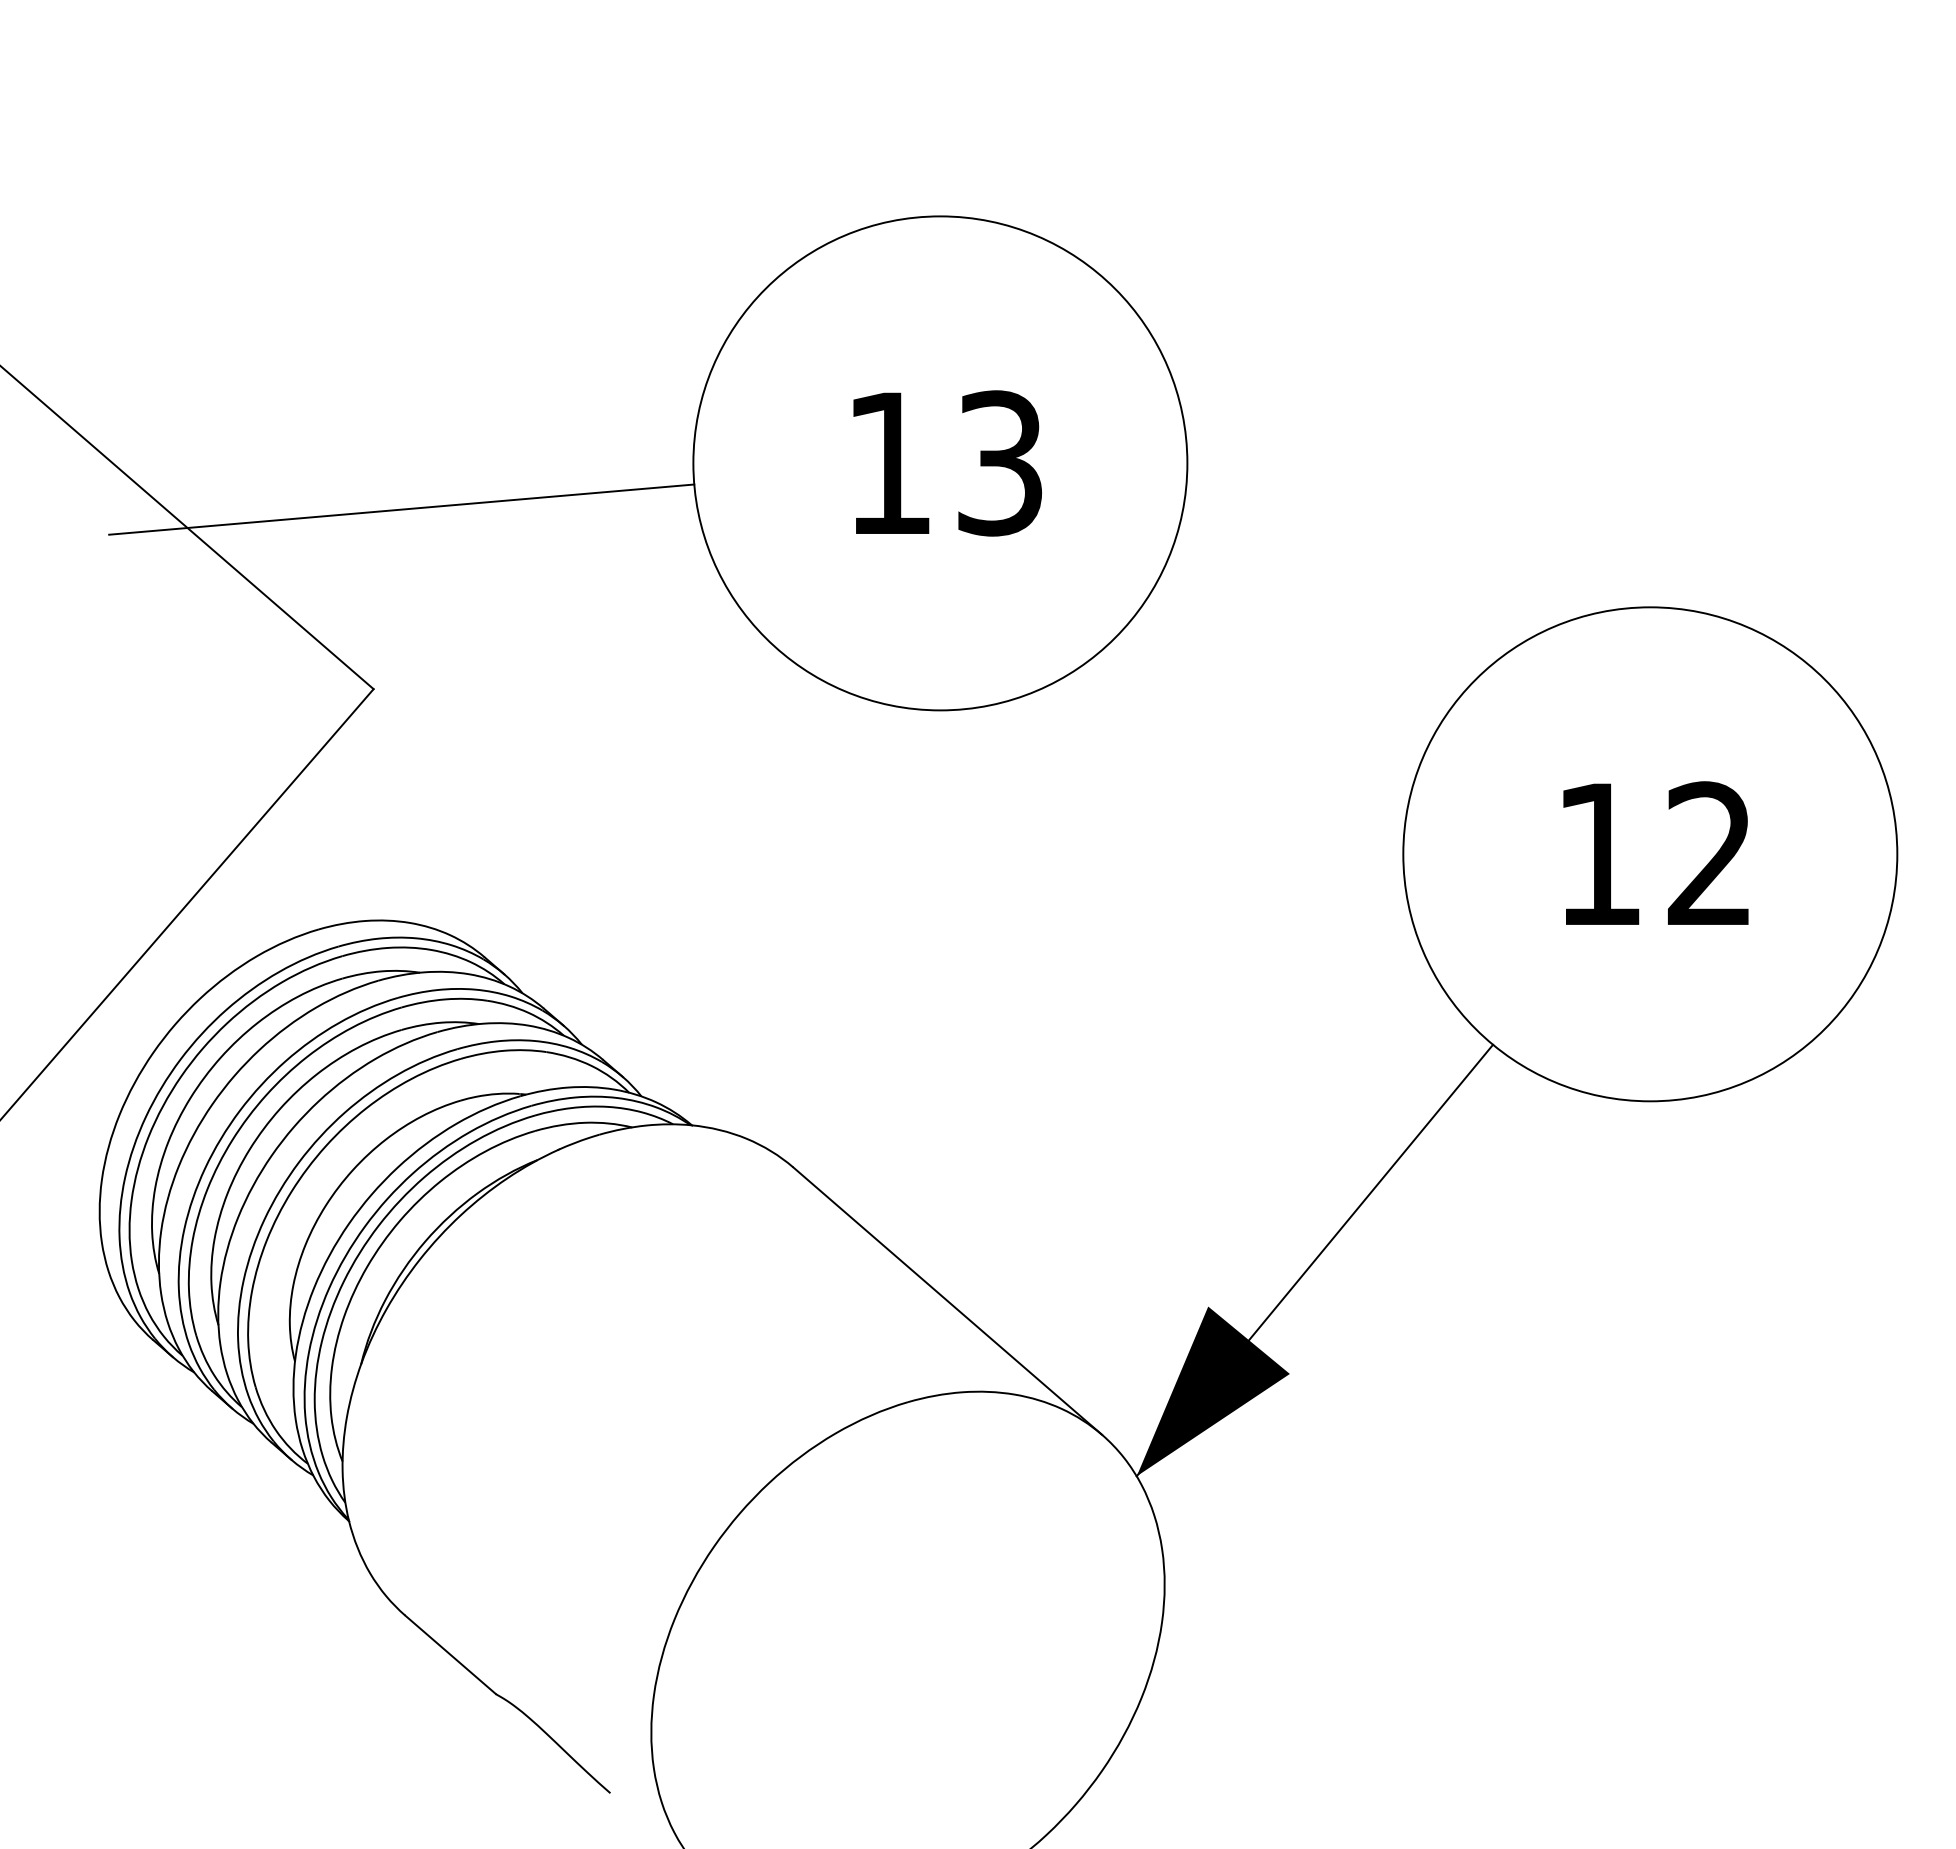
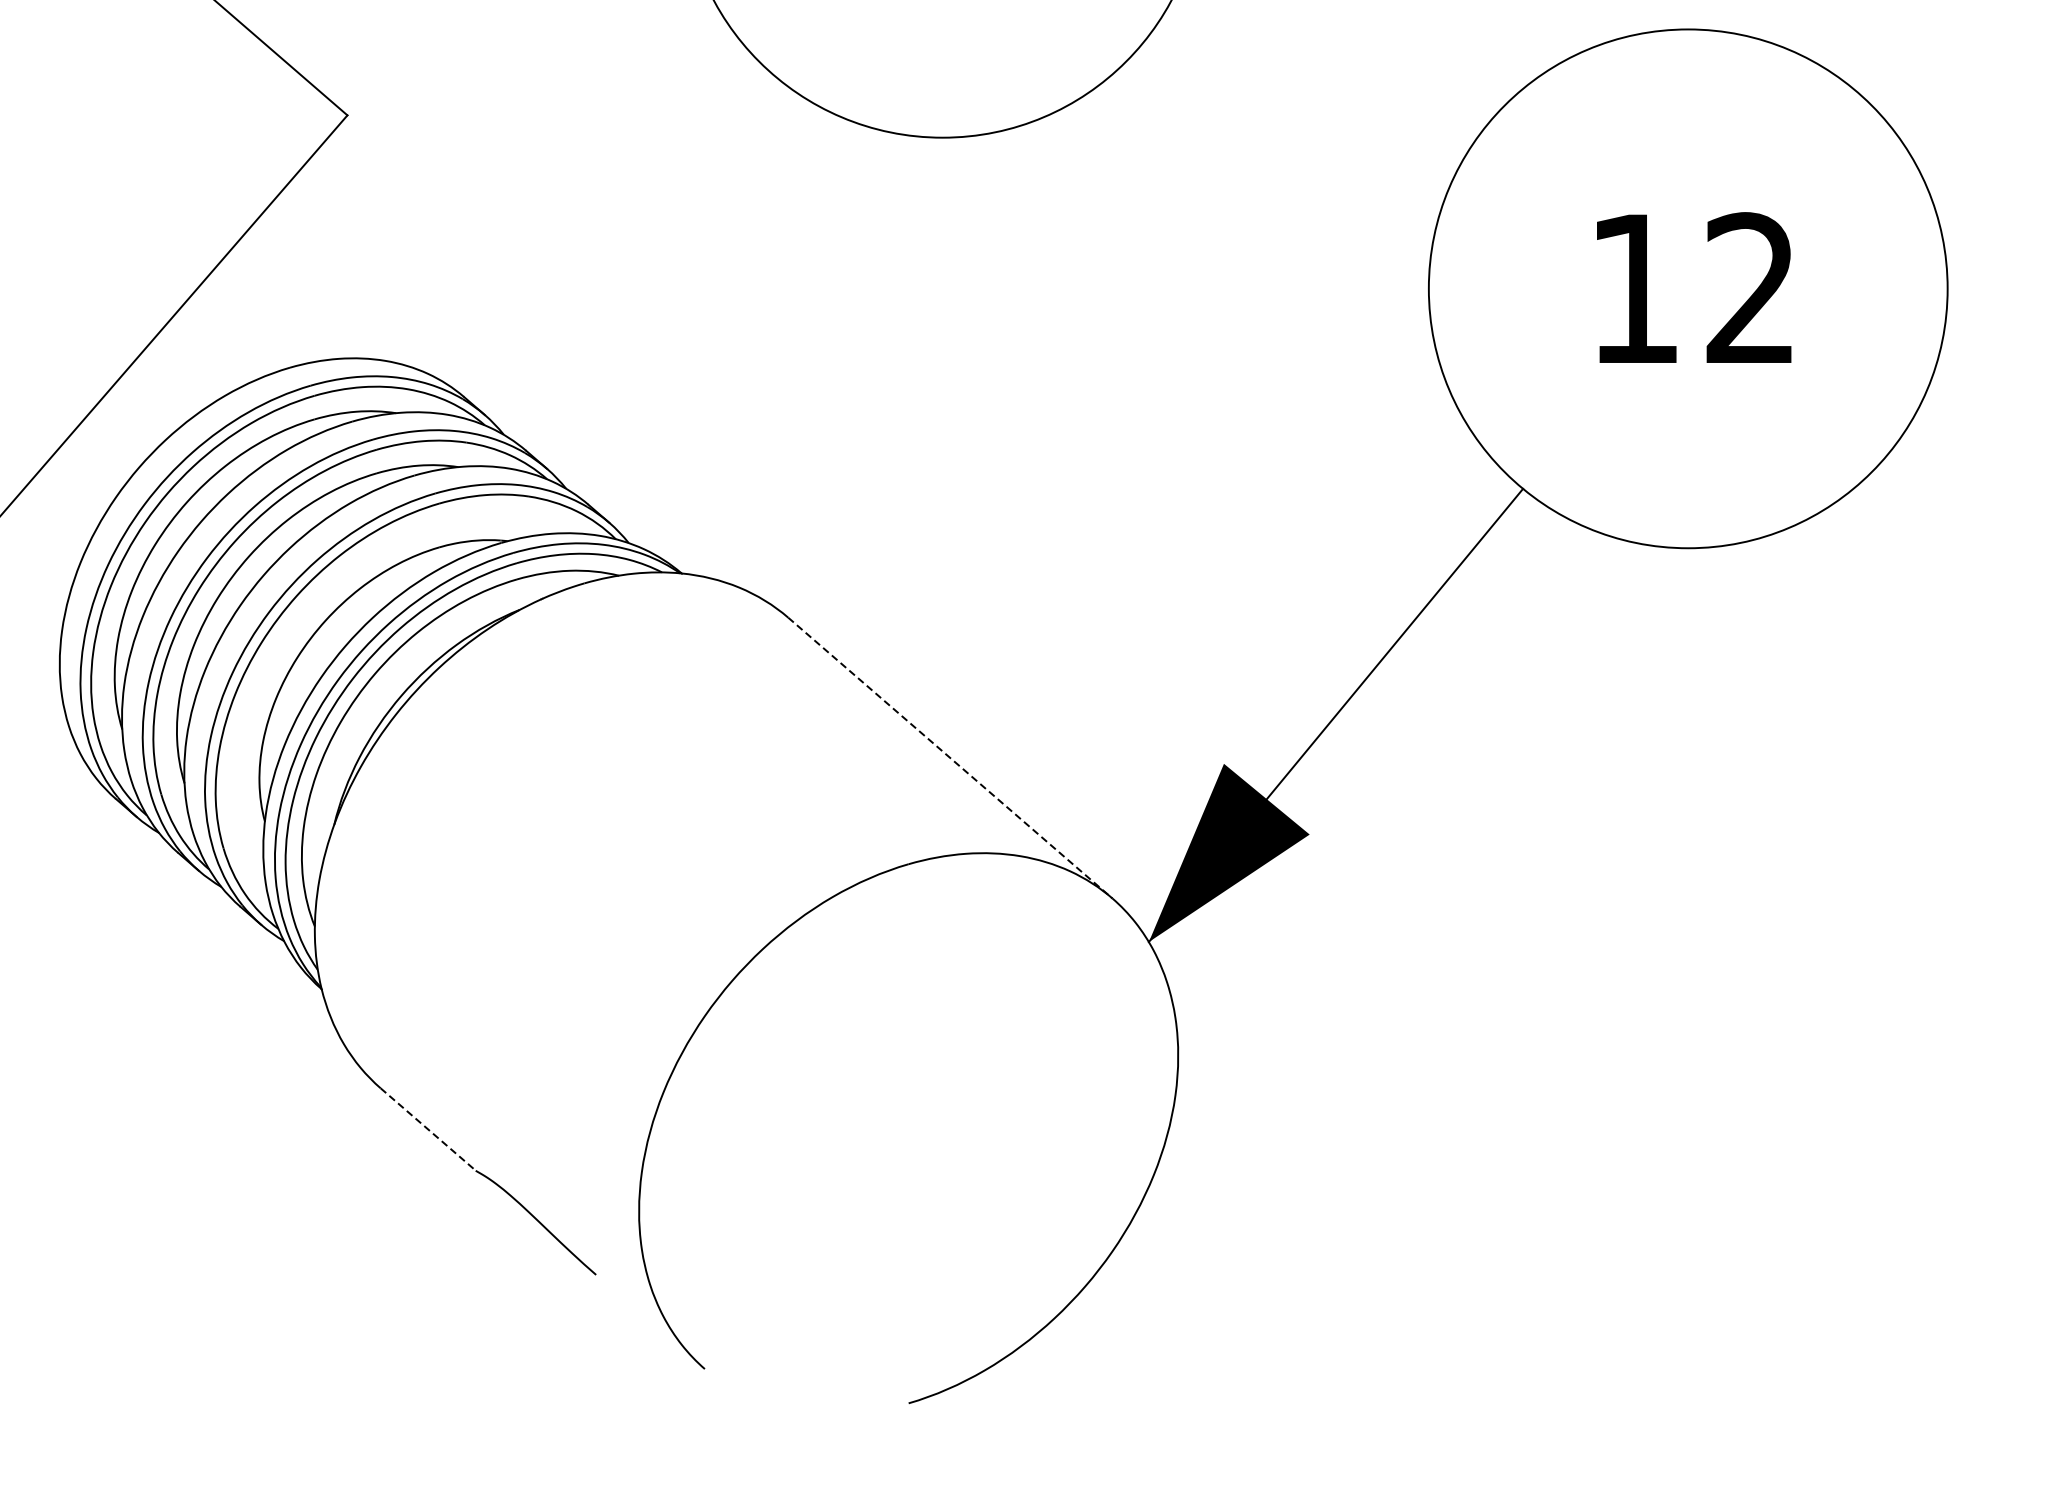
line: (948, 1301) -> (951, 758), solid -> dashed
line: (450, 1654) -> (428, 1129), solid -> dashed

